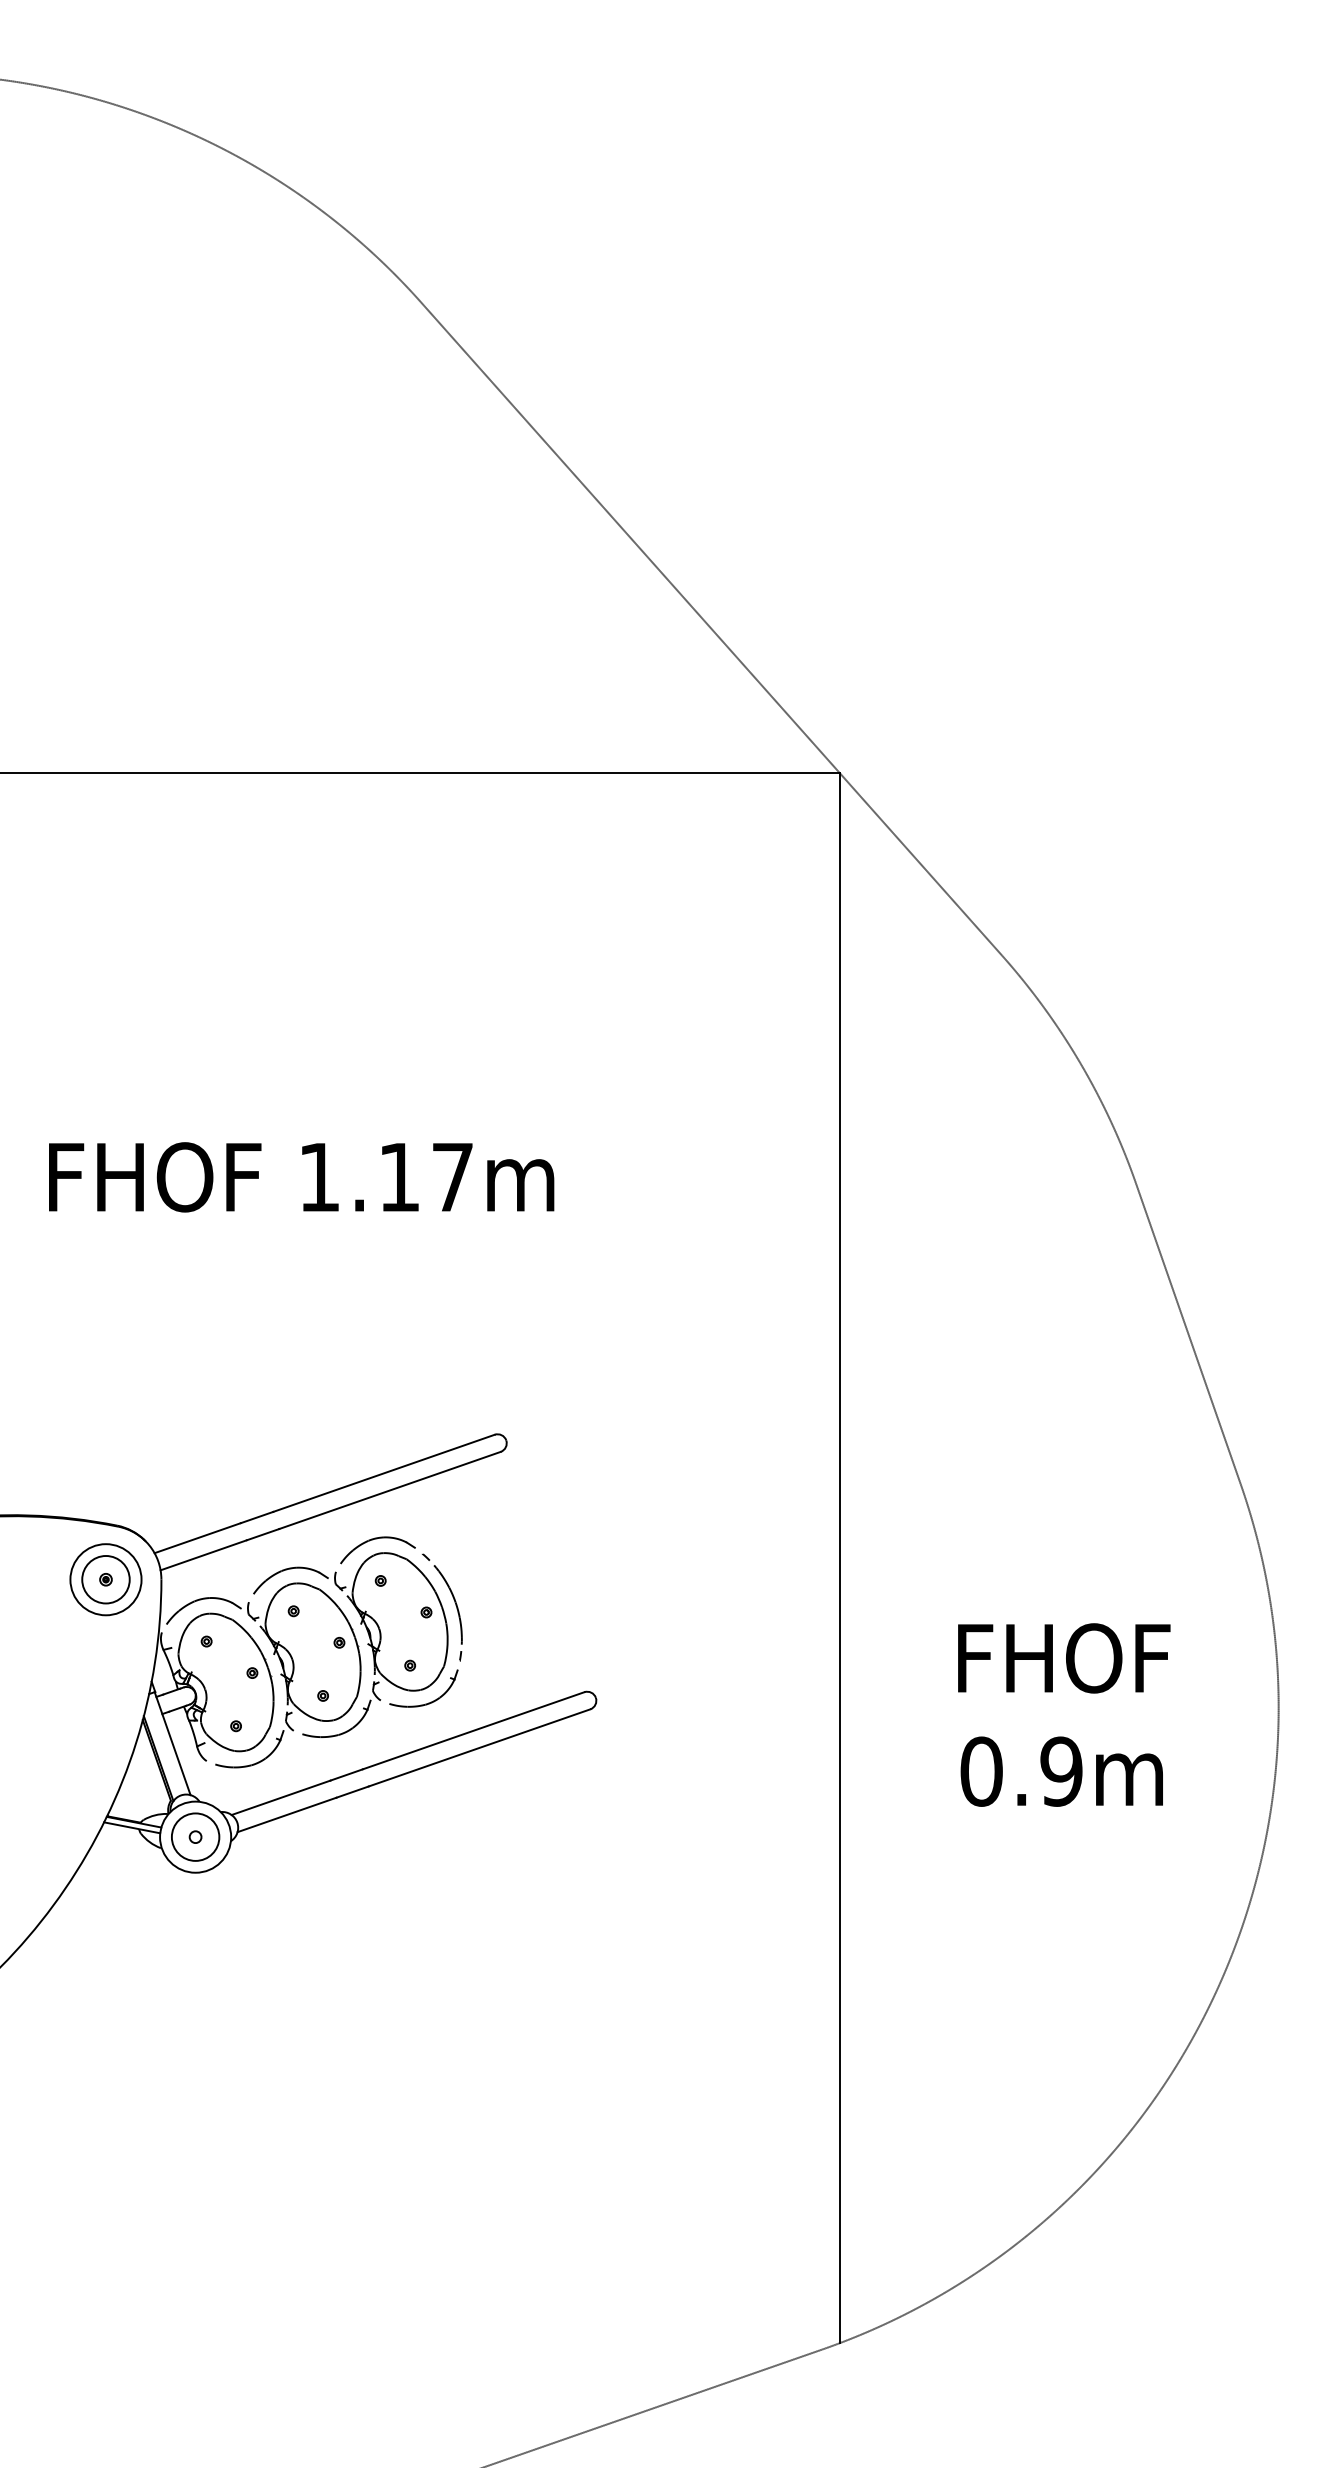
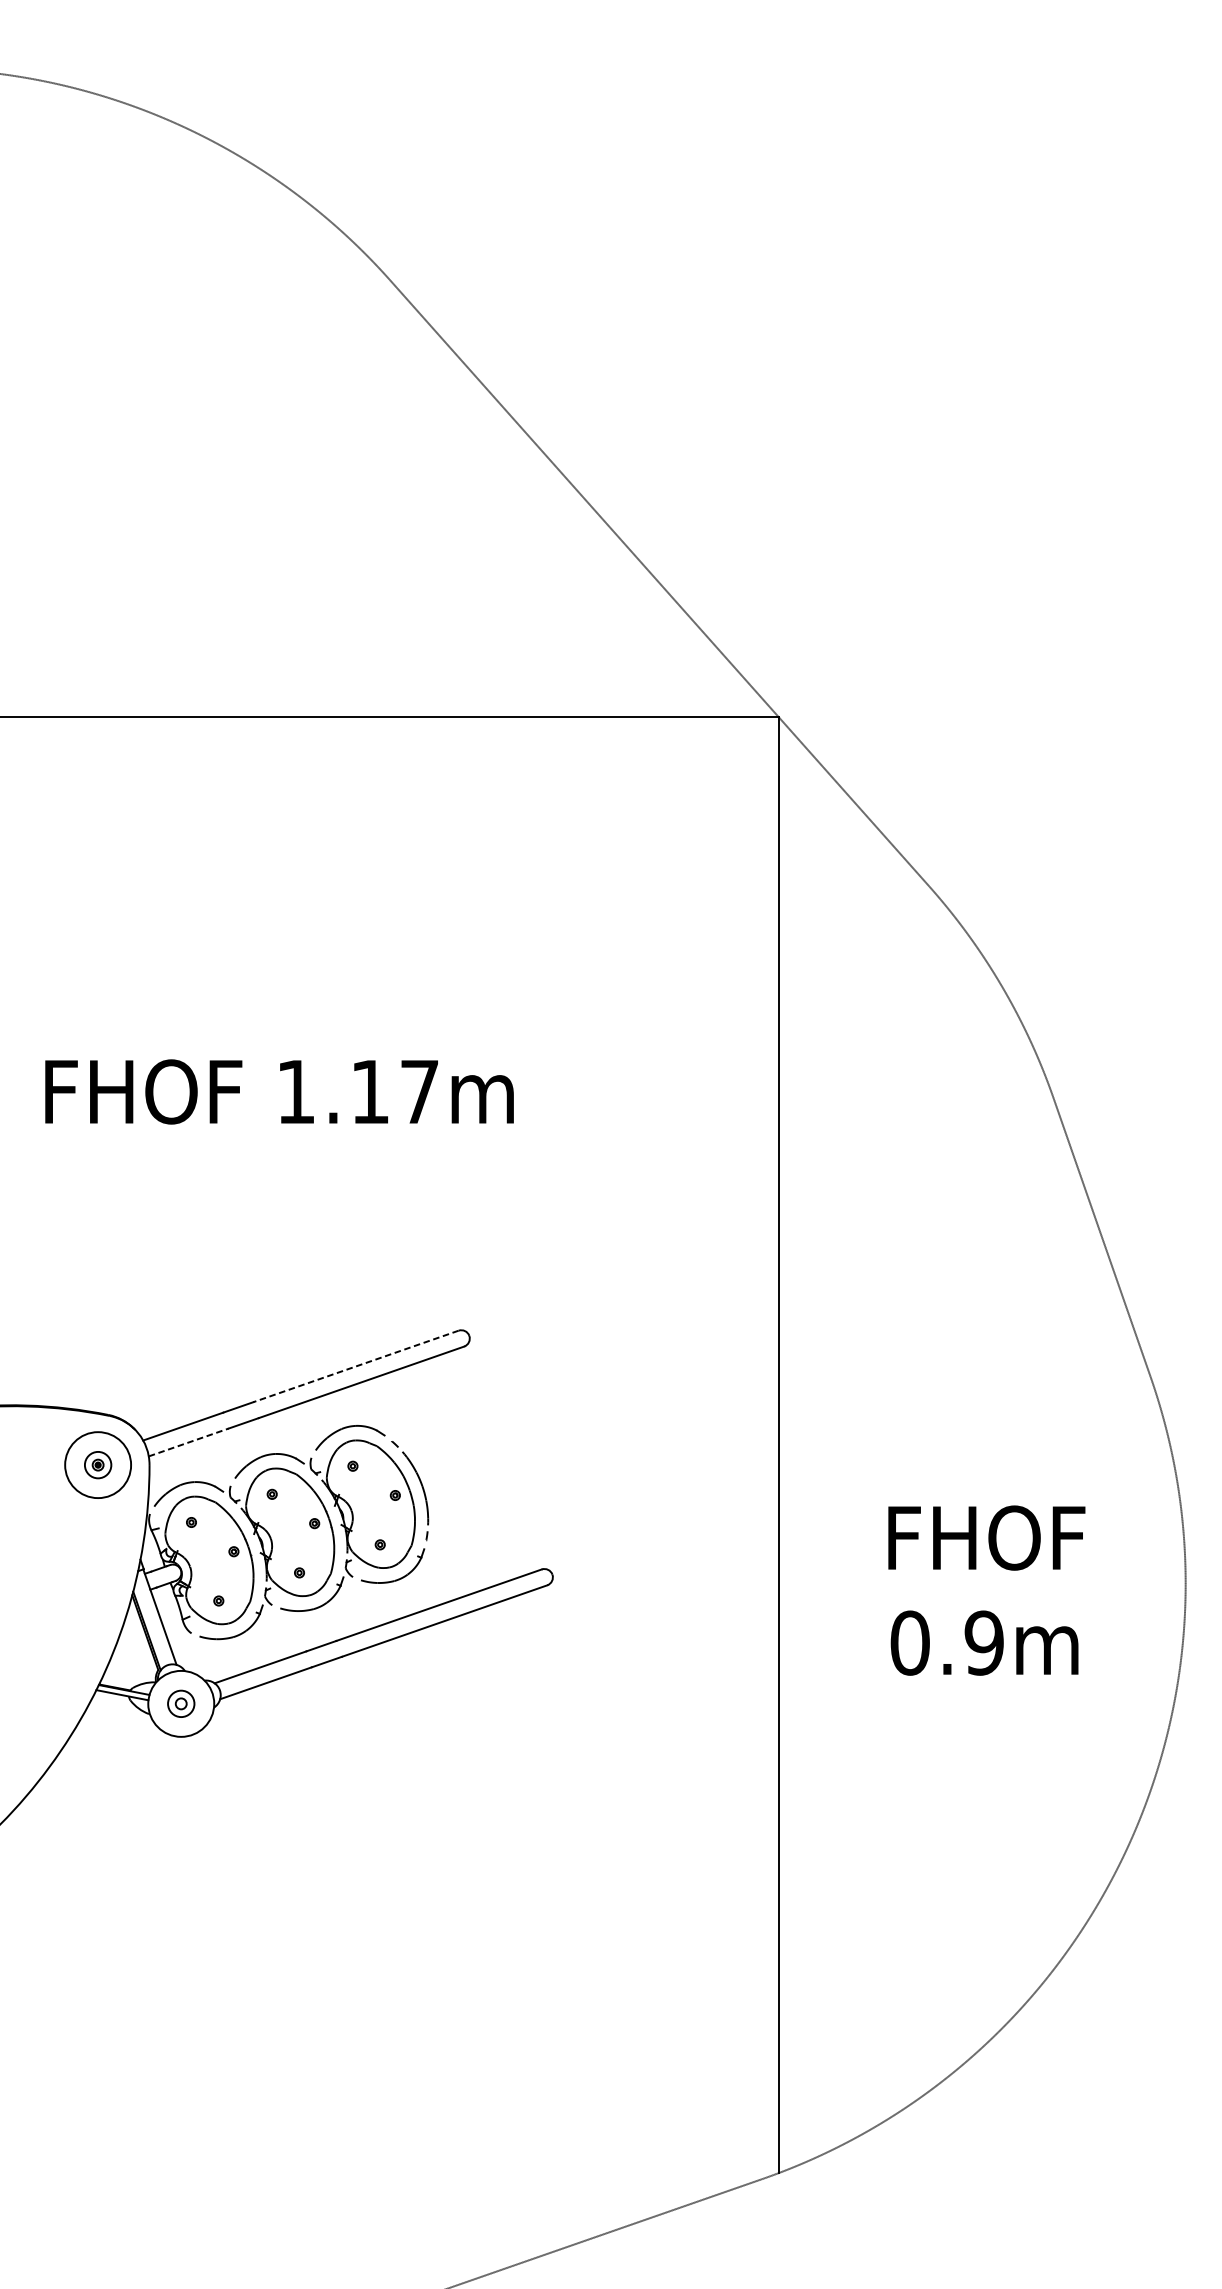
line: (383, 1473) -> (355, 1366), solid -> dashed
line: (203, 1555) -> (188, 1442), solid -> dashed
circle: (105, 1579) -> (97, 1464), size x0.6
circle: (195, 1836) -> (181, 1703), size x0.6

